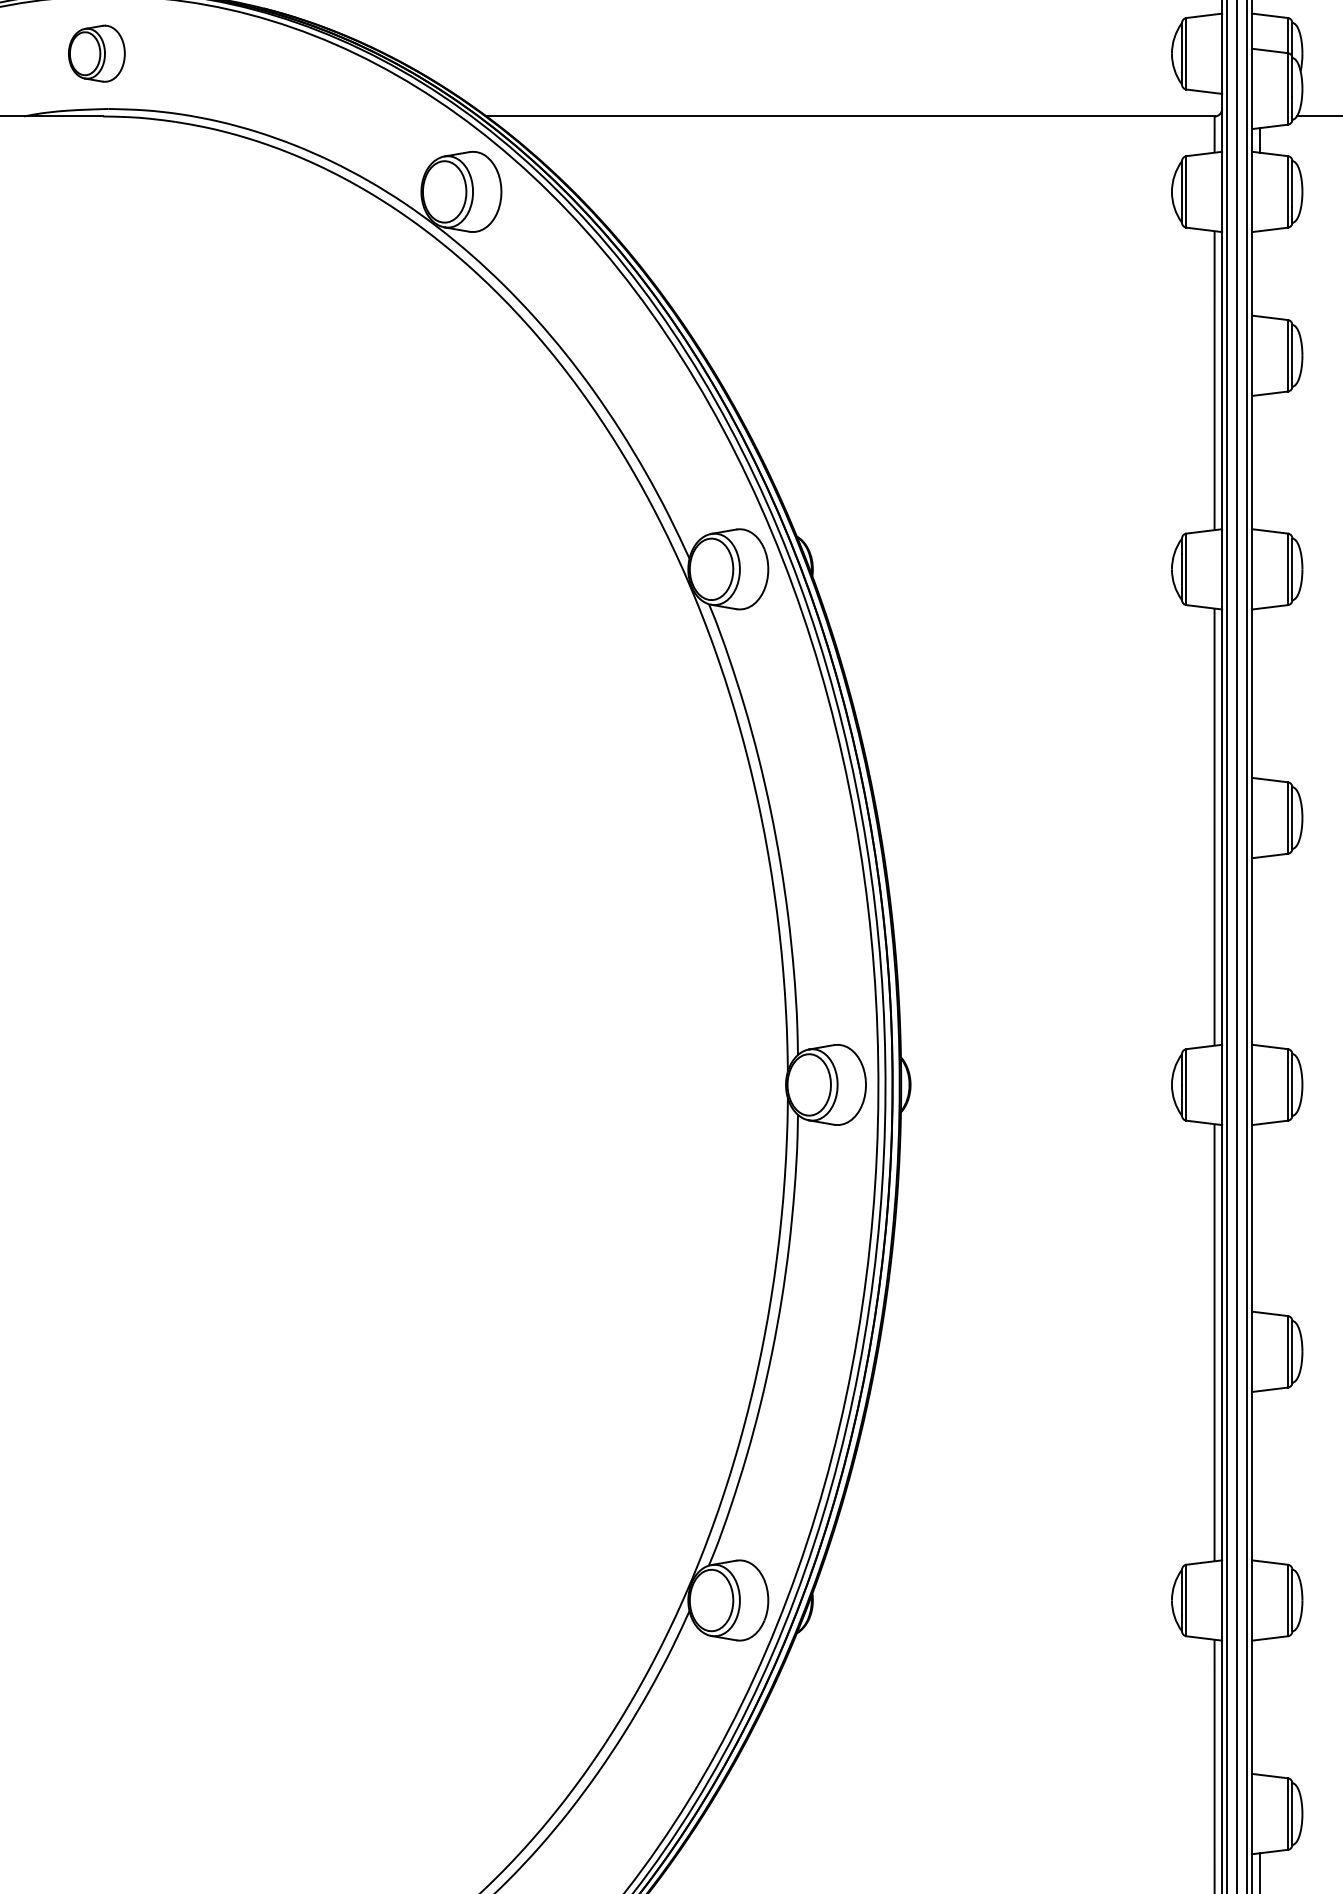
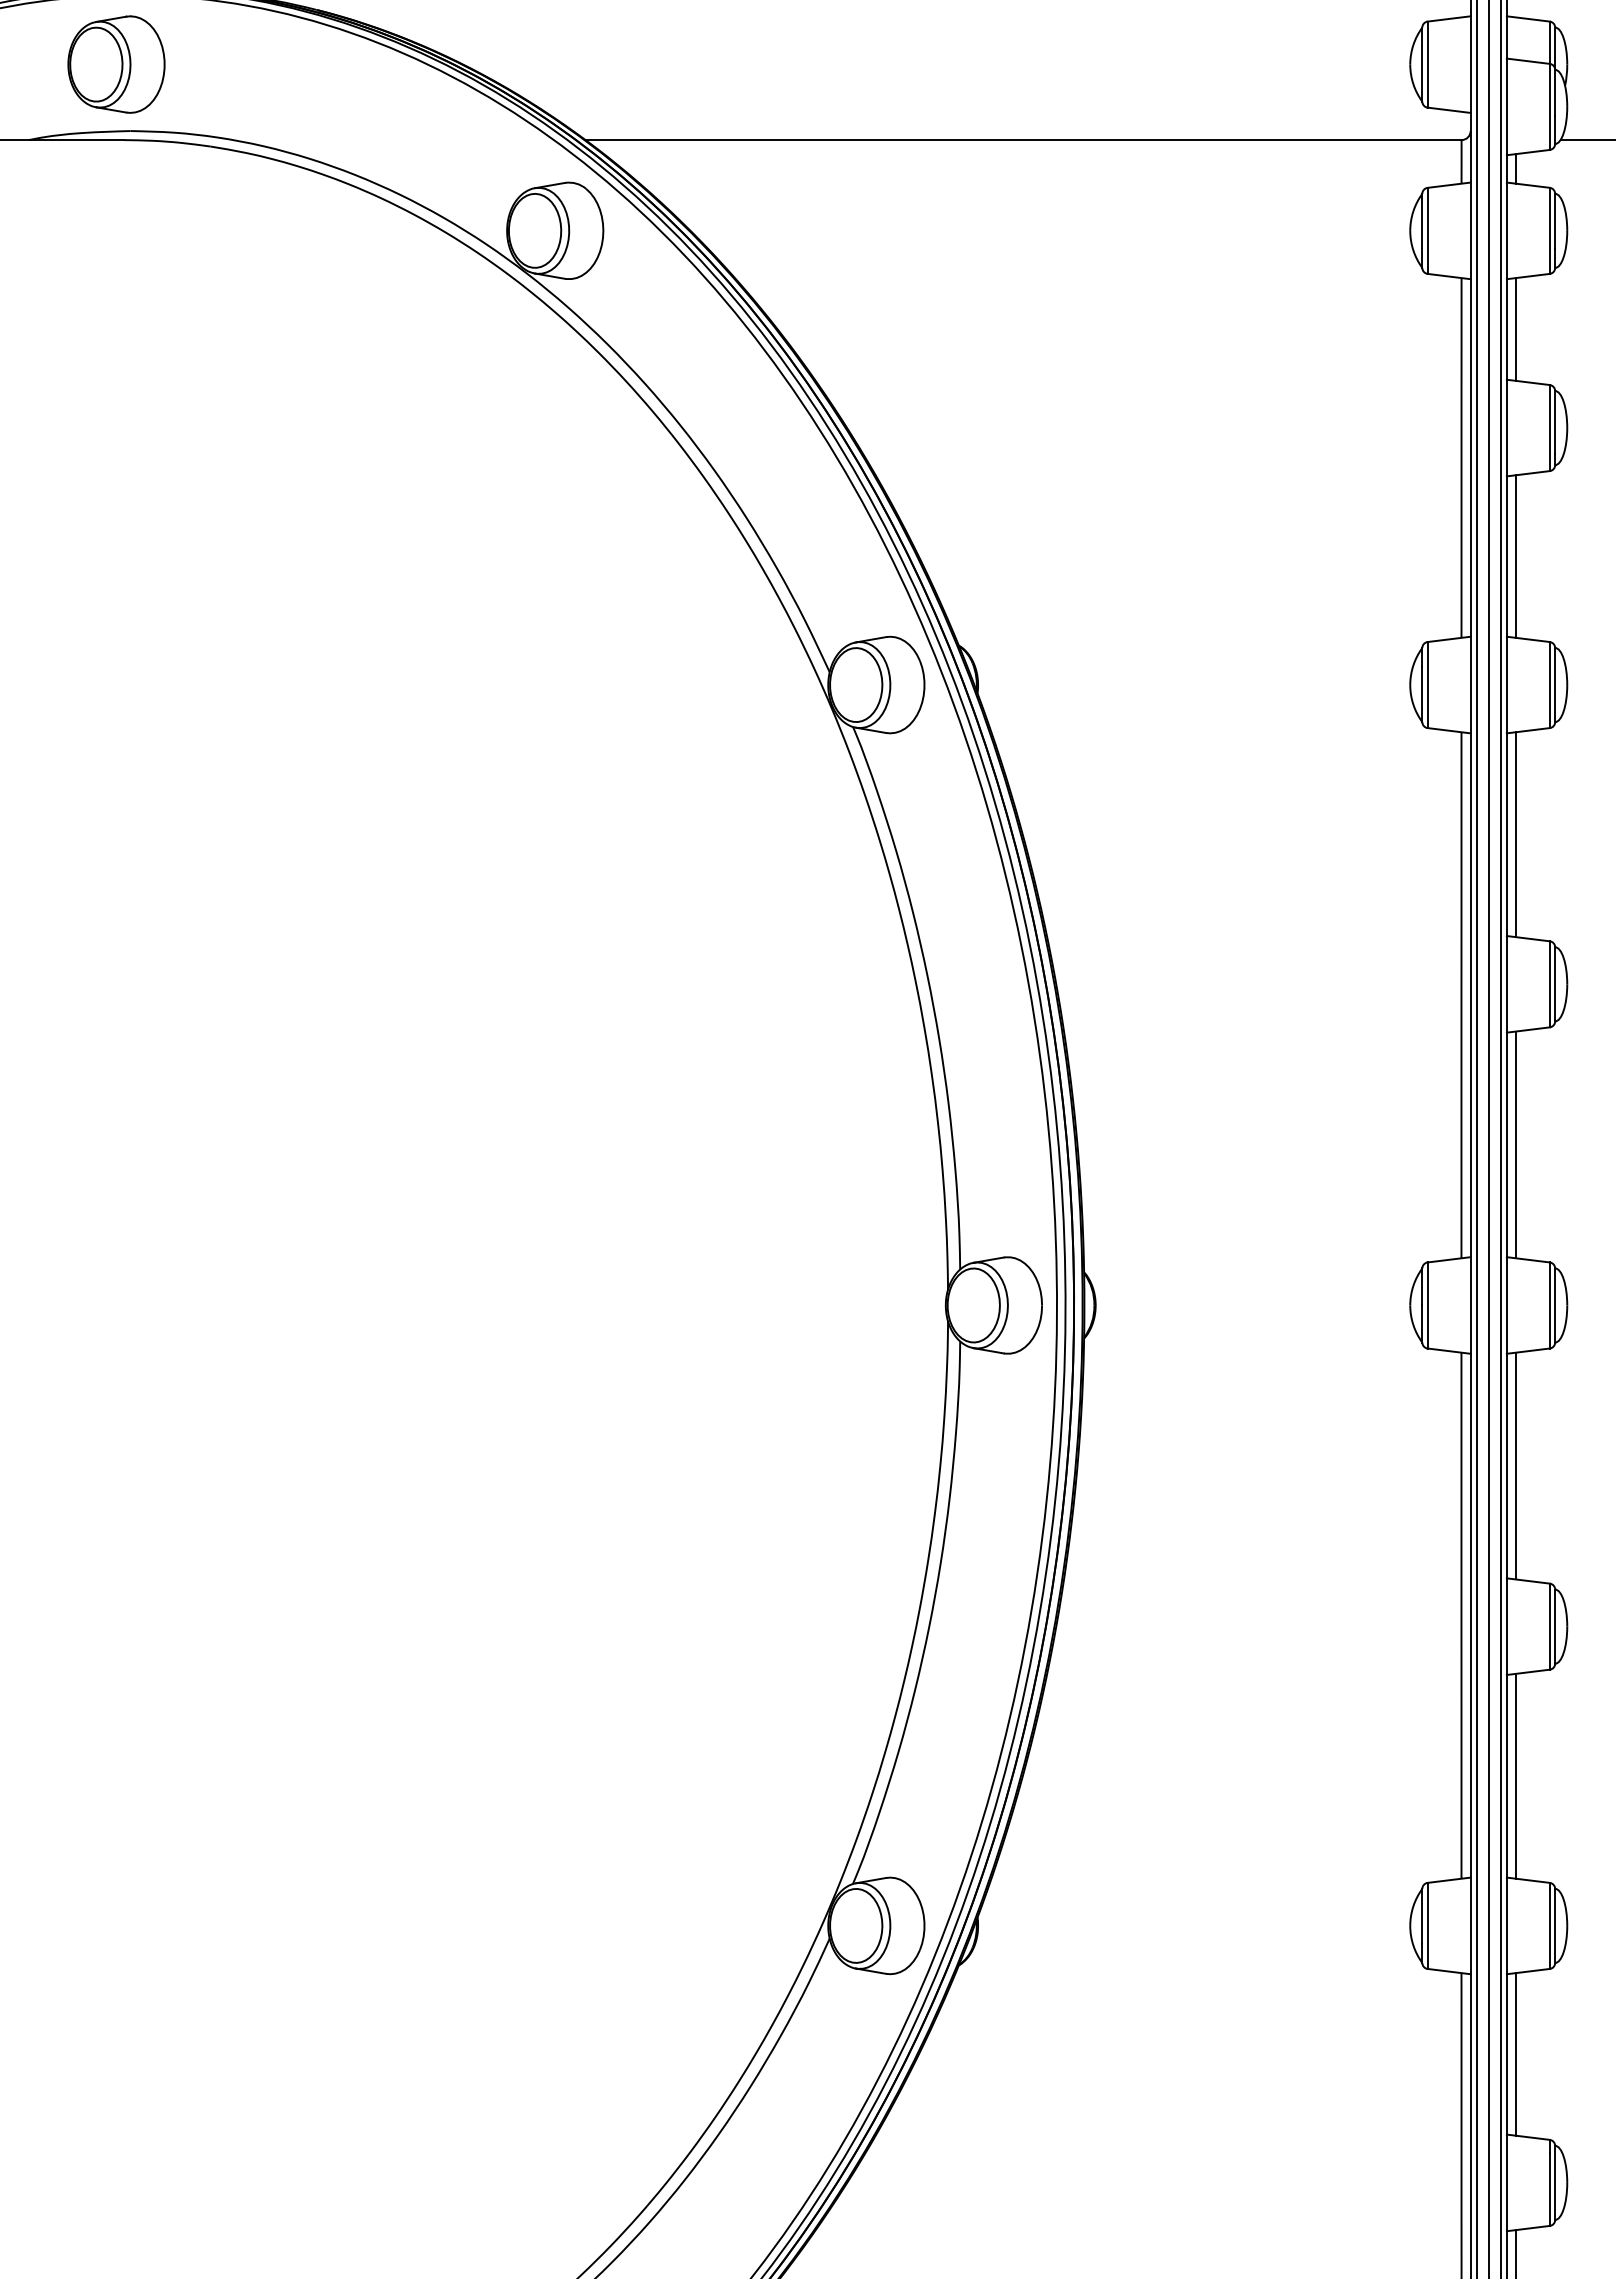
part: (96, 53) -> (116, 64), size x1.43
line: (1259, 273) -> (1515, 329), added
line: (1259, 462) -> (1515, 556), added
line: (1259, 693) -> (1515, 834), added
line: (1259, 951) -> (1515, 1144), added
line: (1259, 1217) -> (1515, 1465), added
line: (1259, 1475) -> (1515, 1775), added
line: (1259, 1707) -> (1515, 2054), added

